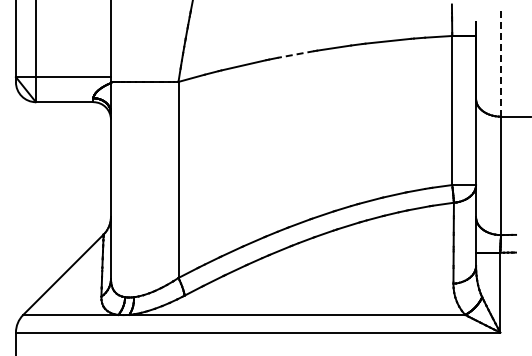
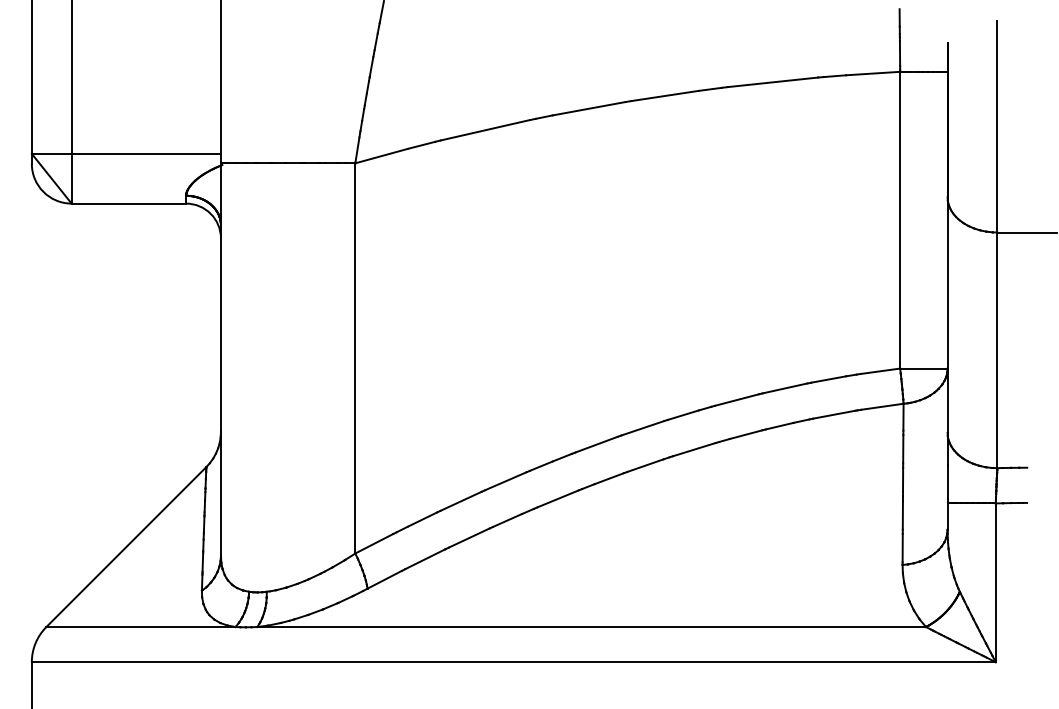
line: (295, 54) -> (588, 108), dashed -> solid
line: (501, 64) -> (998, 128), dashed -> solid

